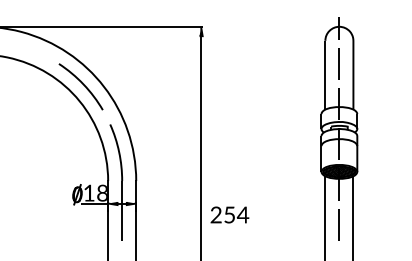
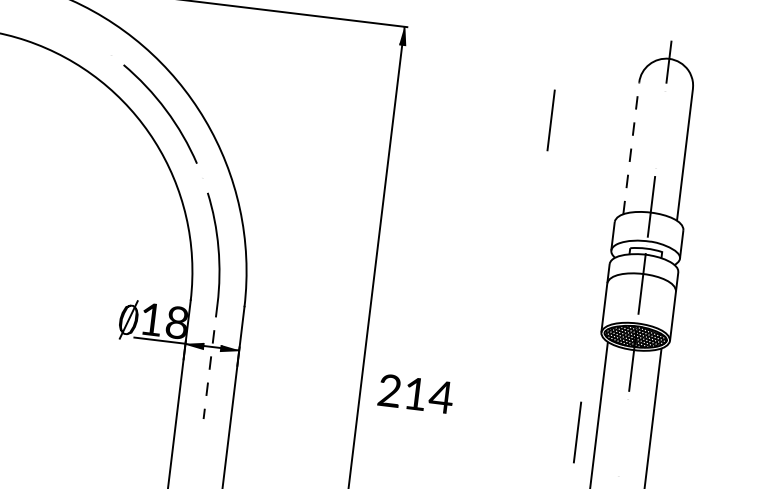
line: (338, 63) -> (549, 119), moved
line: (325, 74) -> (631, 147), solid -> dashed
line: (122, 211) -> (211, 362), solid -> dashed
text: (229, 214) -> (415, 392), 254 -> 214
line: (338, 224) -> (575, 431), moved

